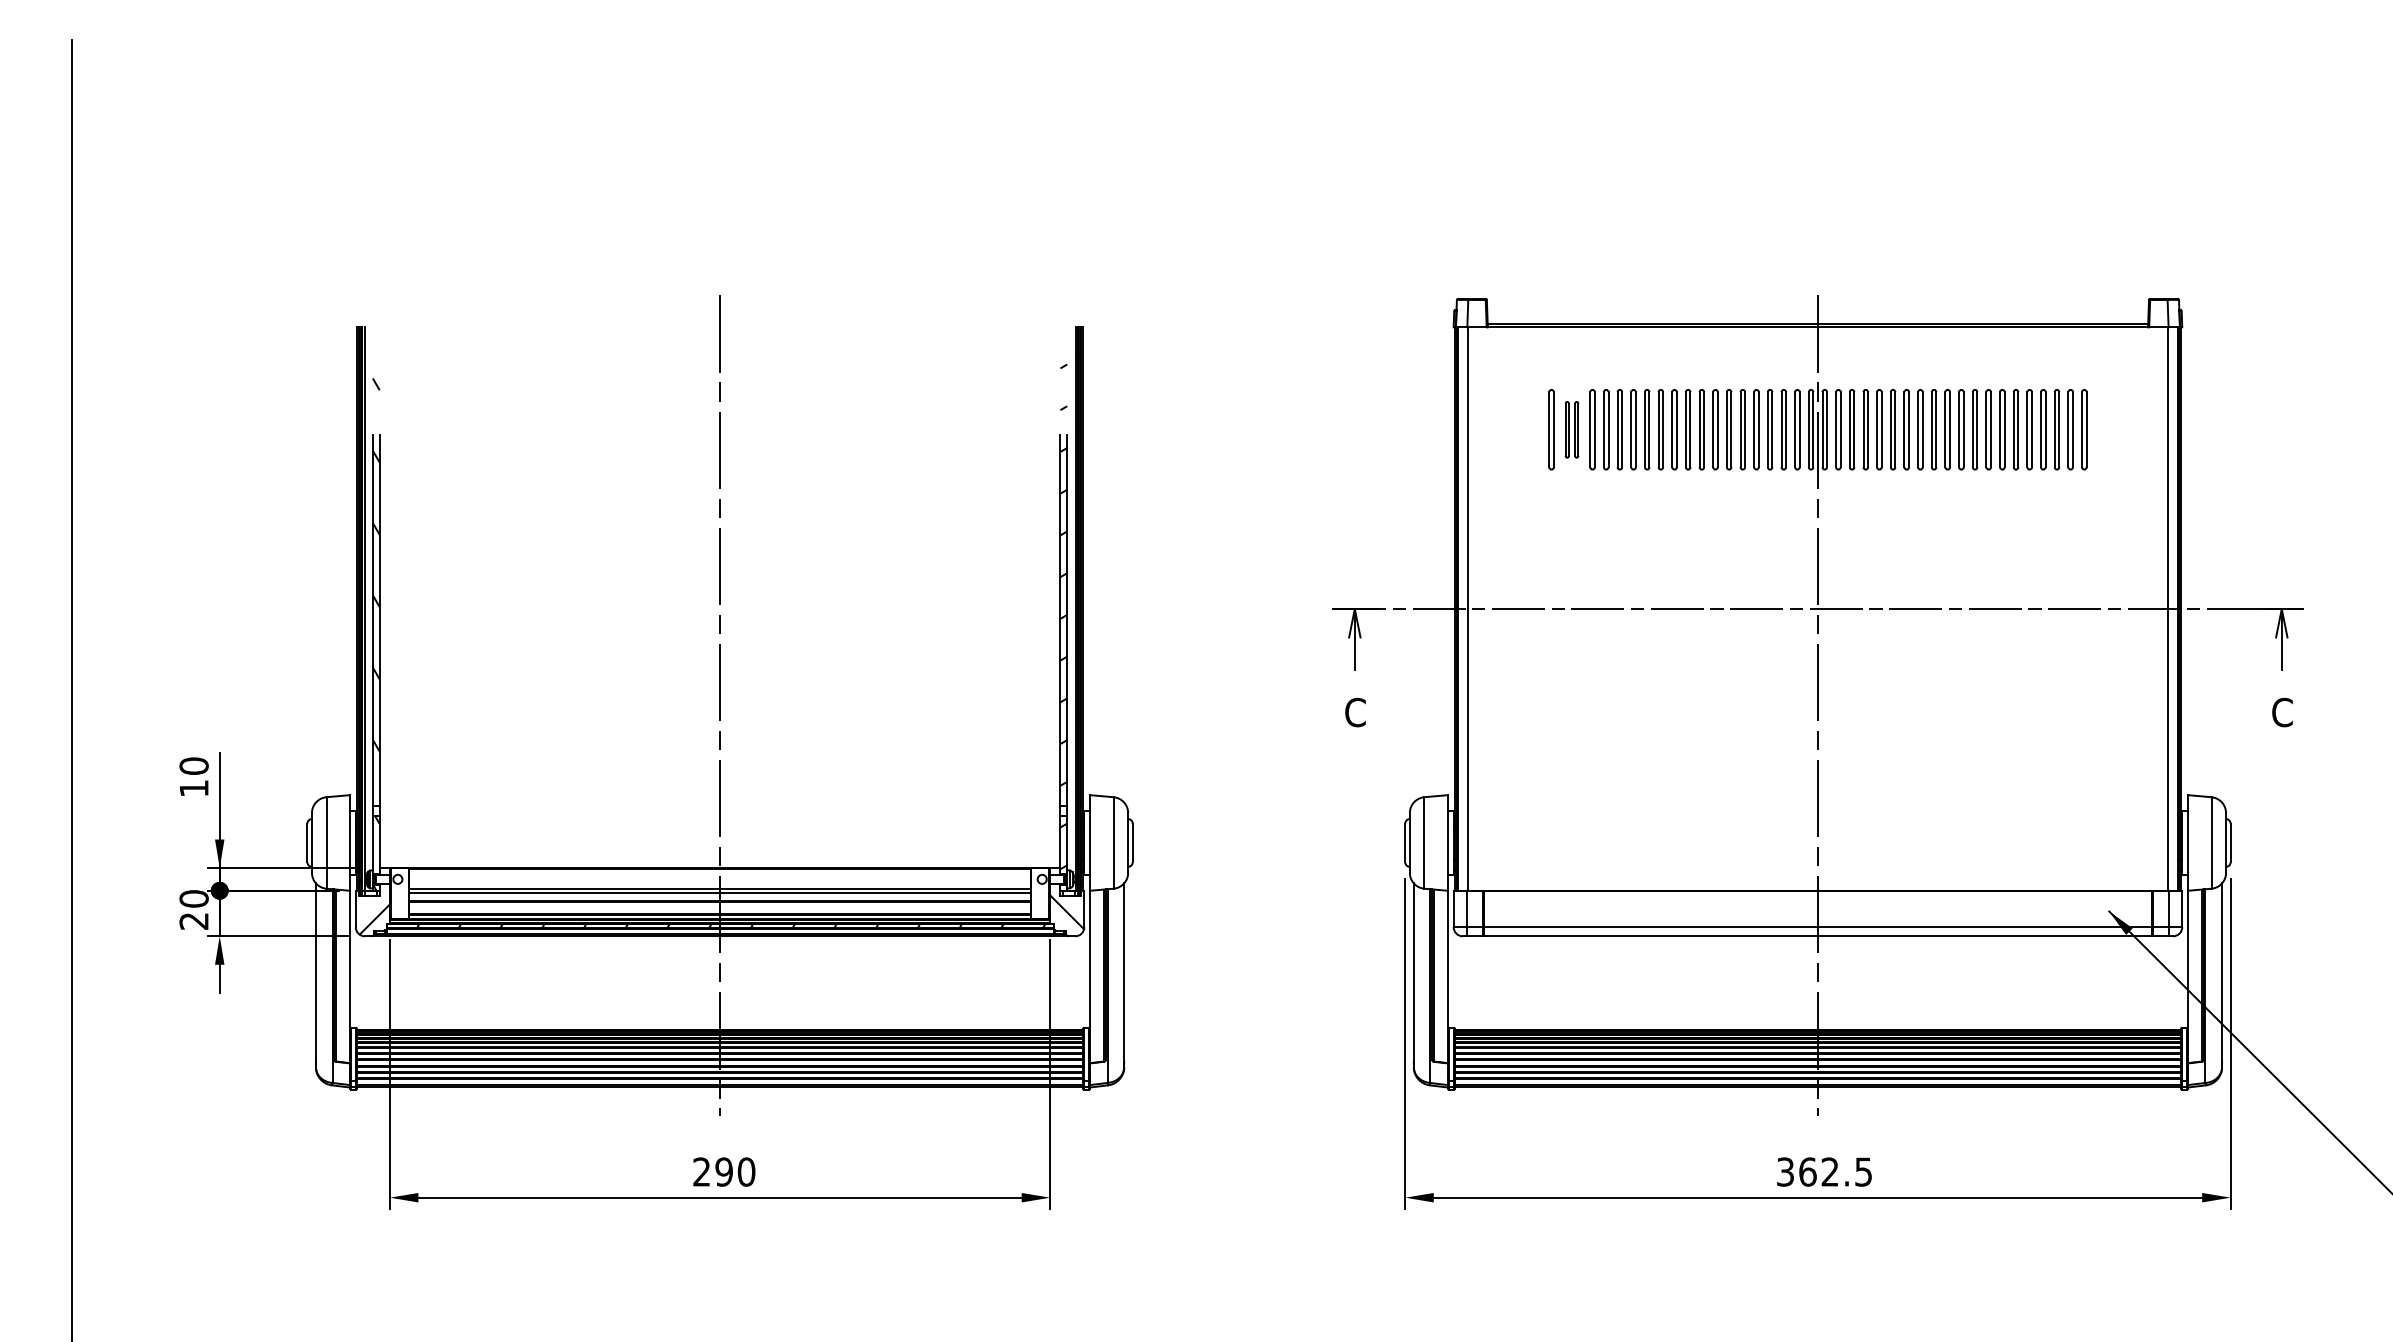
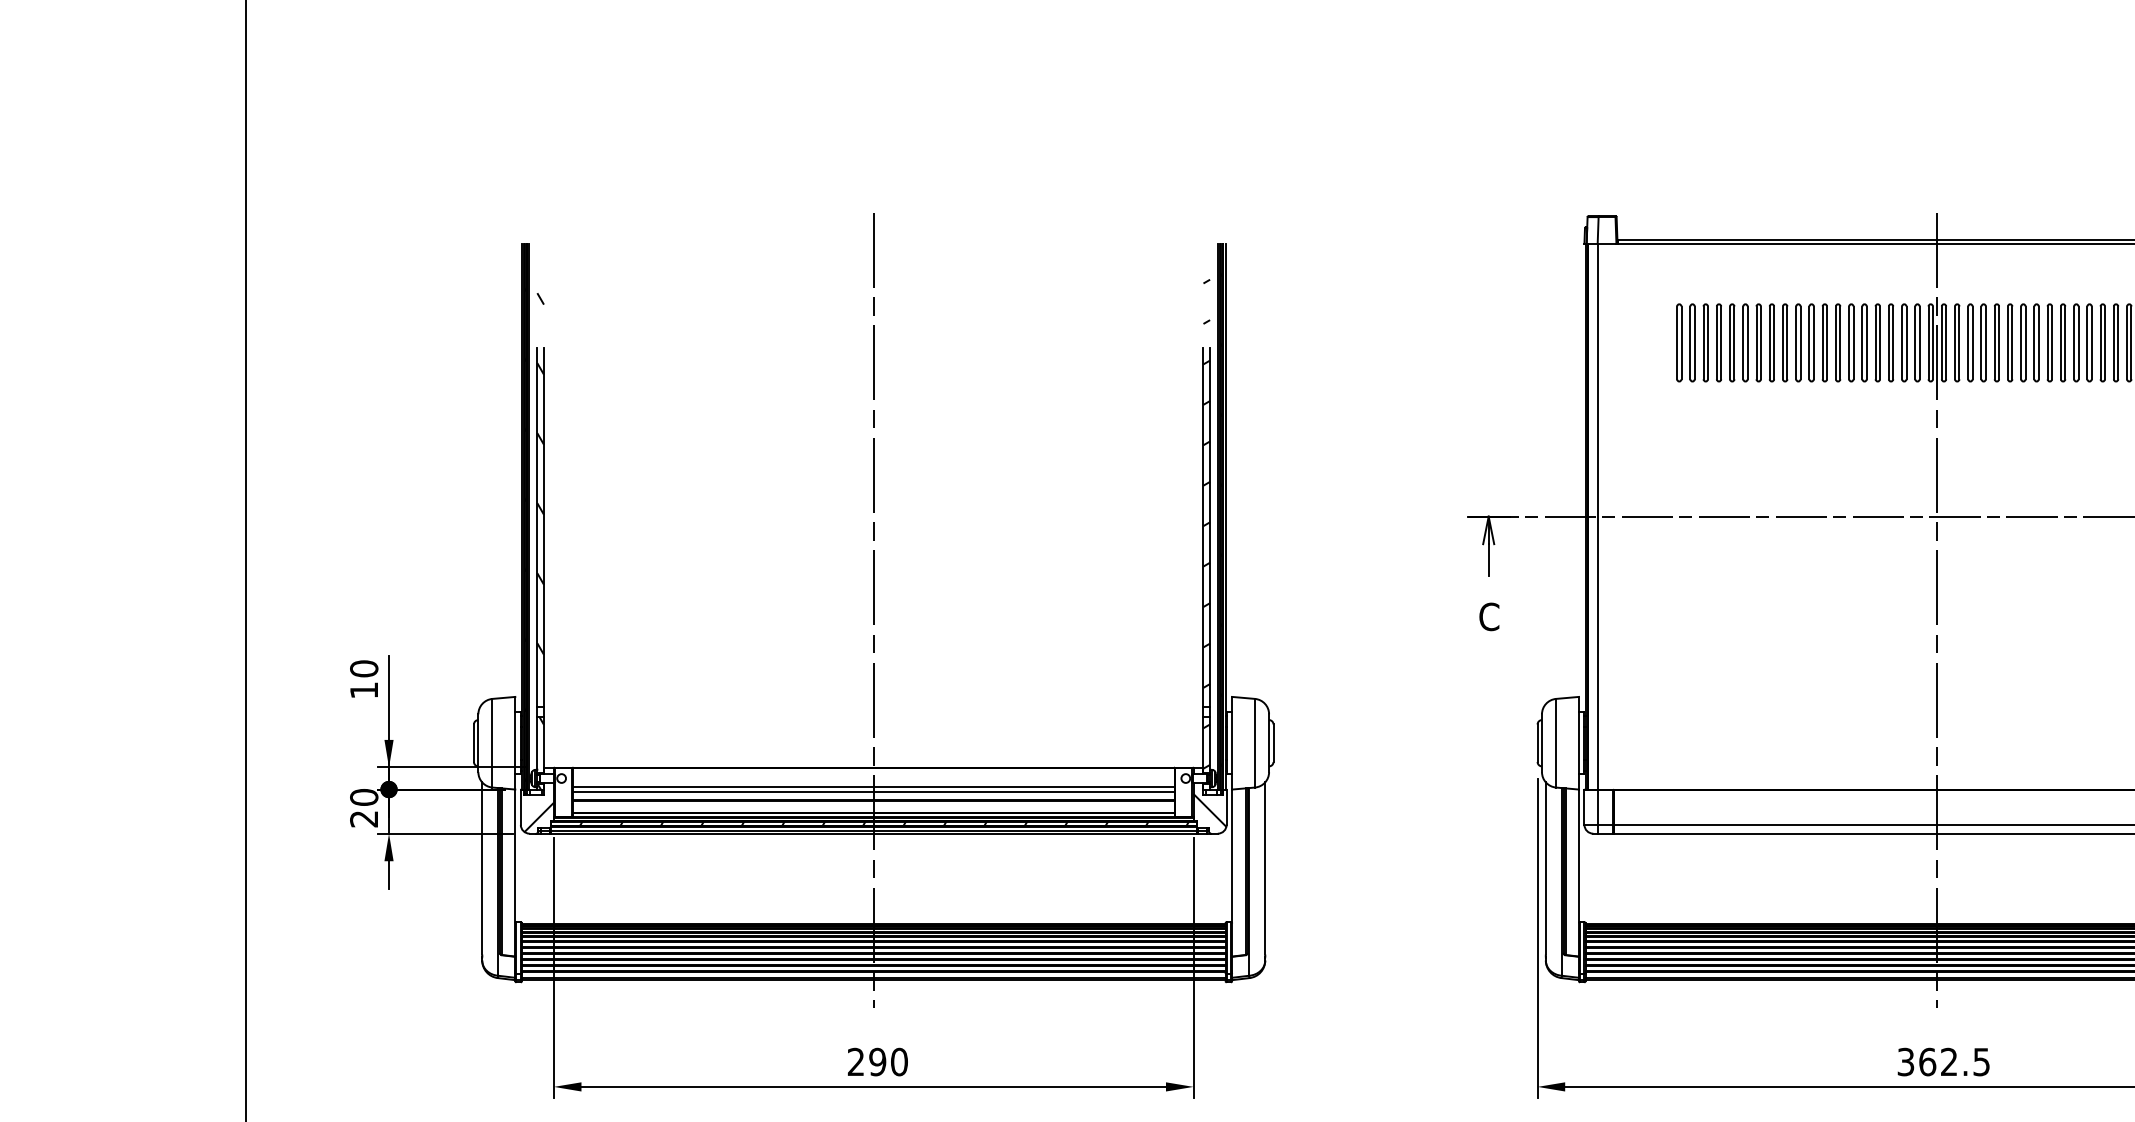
part: (1571, 429) -> (1698, 342), size x1.43

